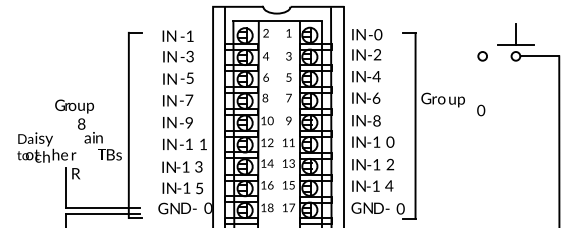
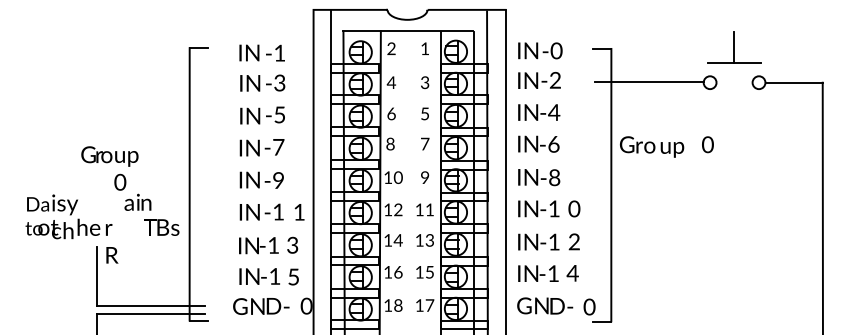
part: (515, 34) -> (733, 47), moved
line: (441, 55) -> (649, 81), added
text: (481, 110) -> (708, 144), moved
text: (81, 124) -> (120, 182), 8 -> 0

